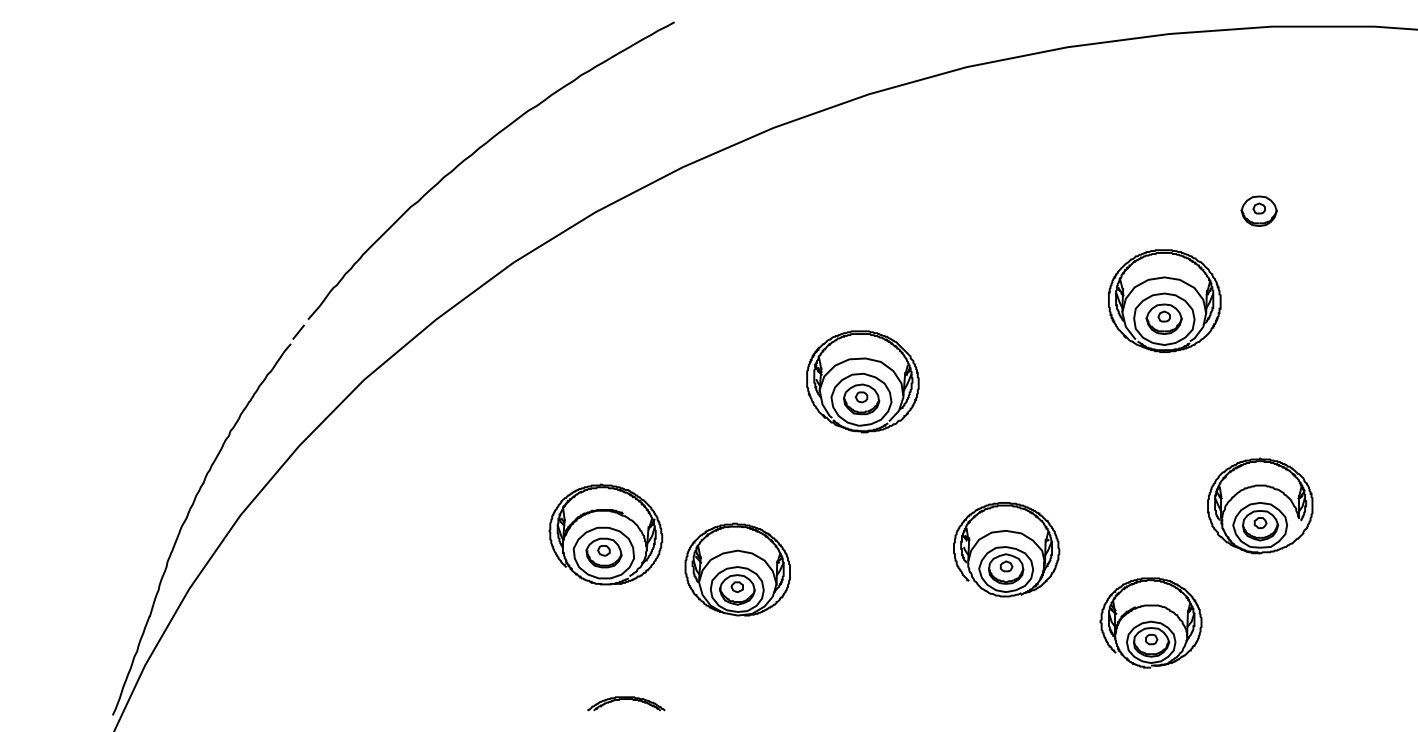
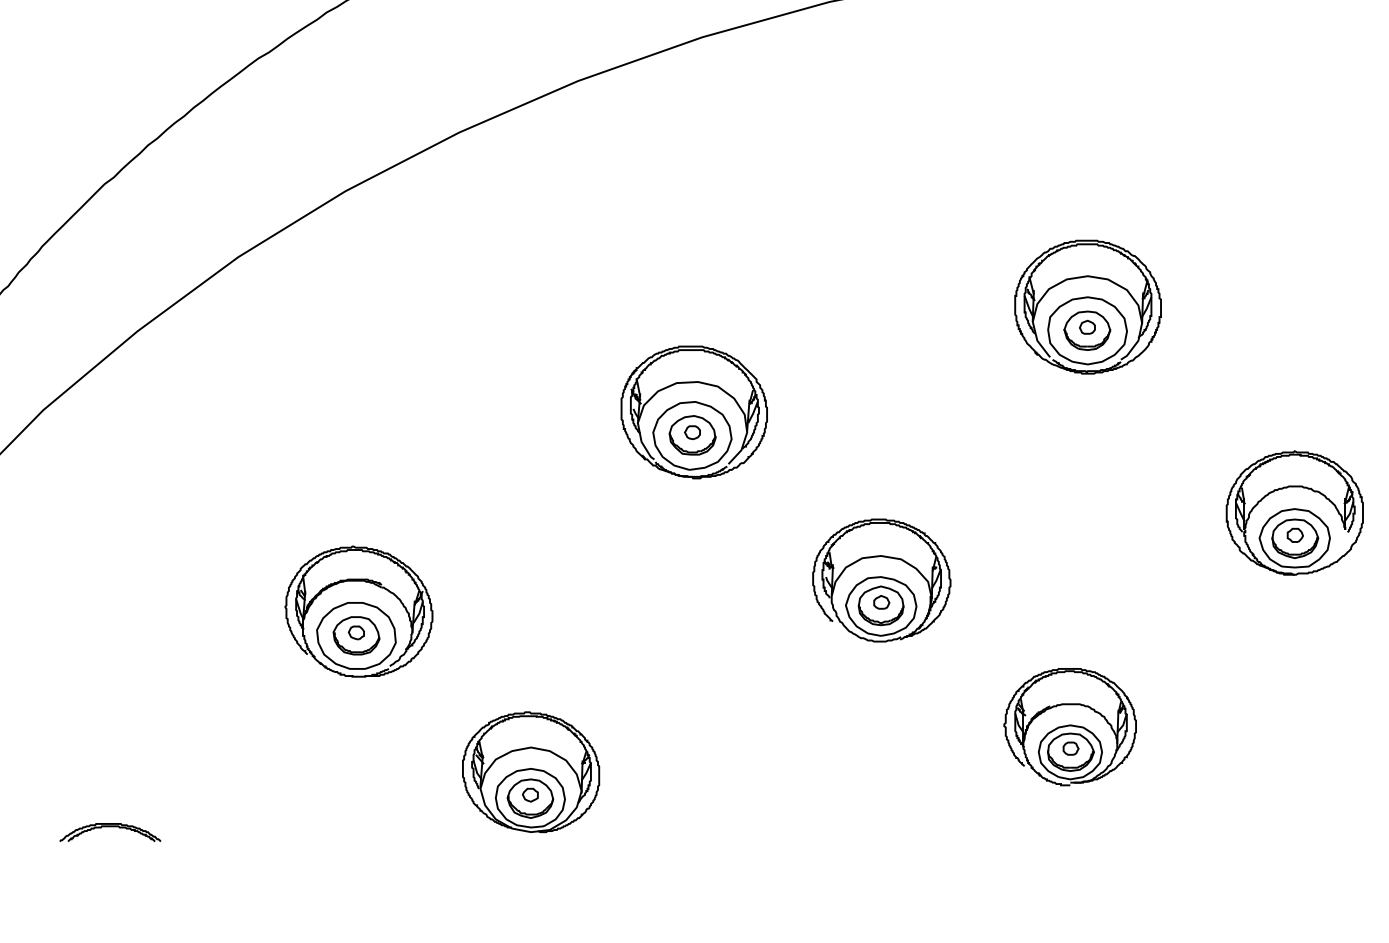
part: (1258, 210) -> (1210, 188), removed
part: (1260, 505) -> (1295, 512), moved
part: (1006, 549) -> (881, 580), moved
part: (737, 569) -> (530, 772), moved
part: (626, 703) -> (110, 832), moved

